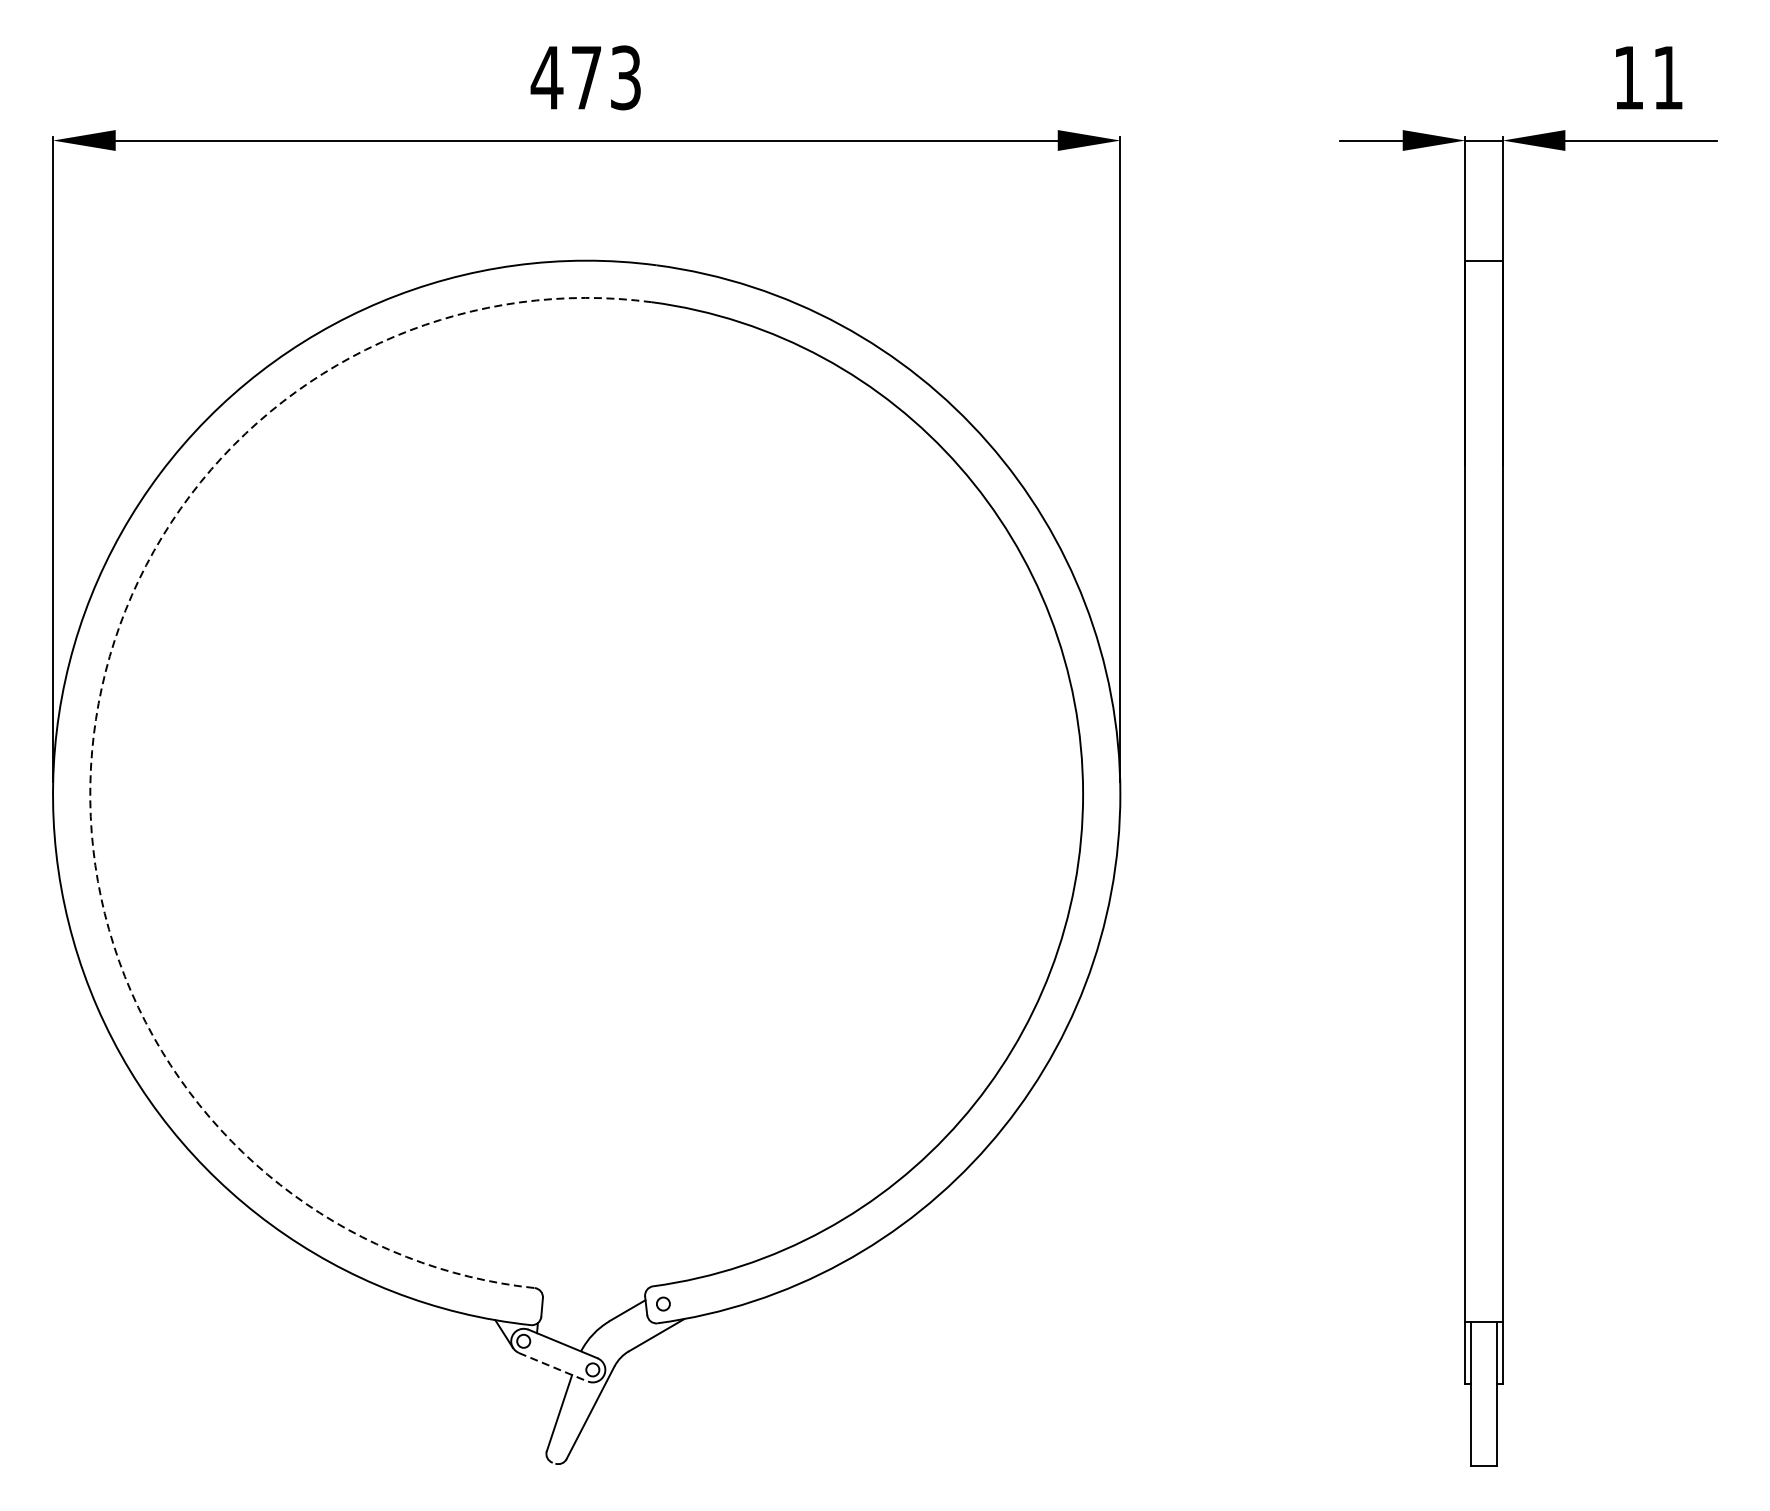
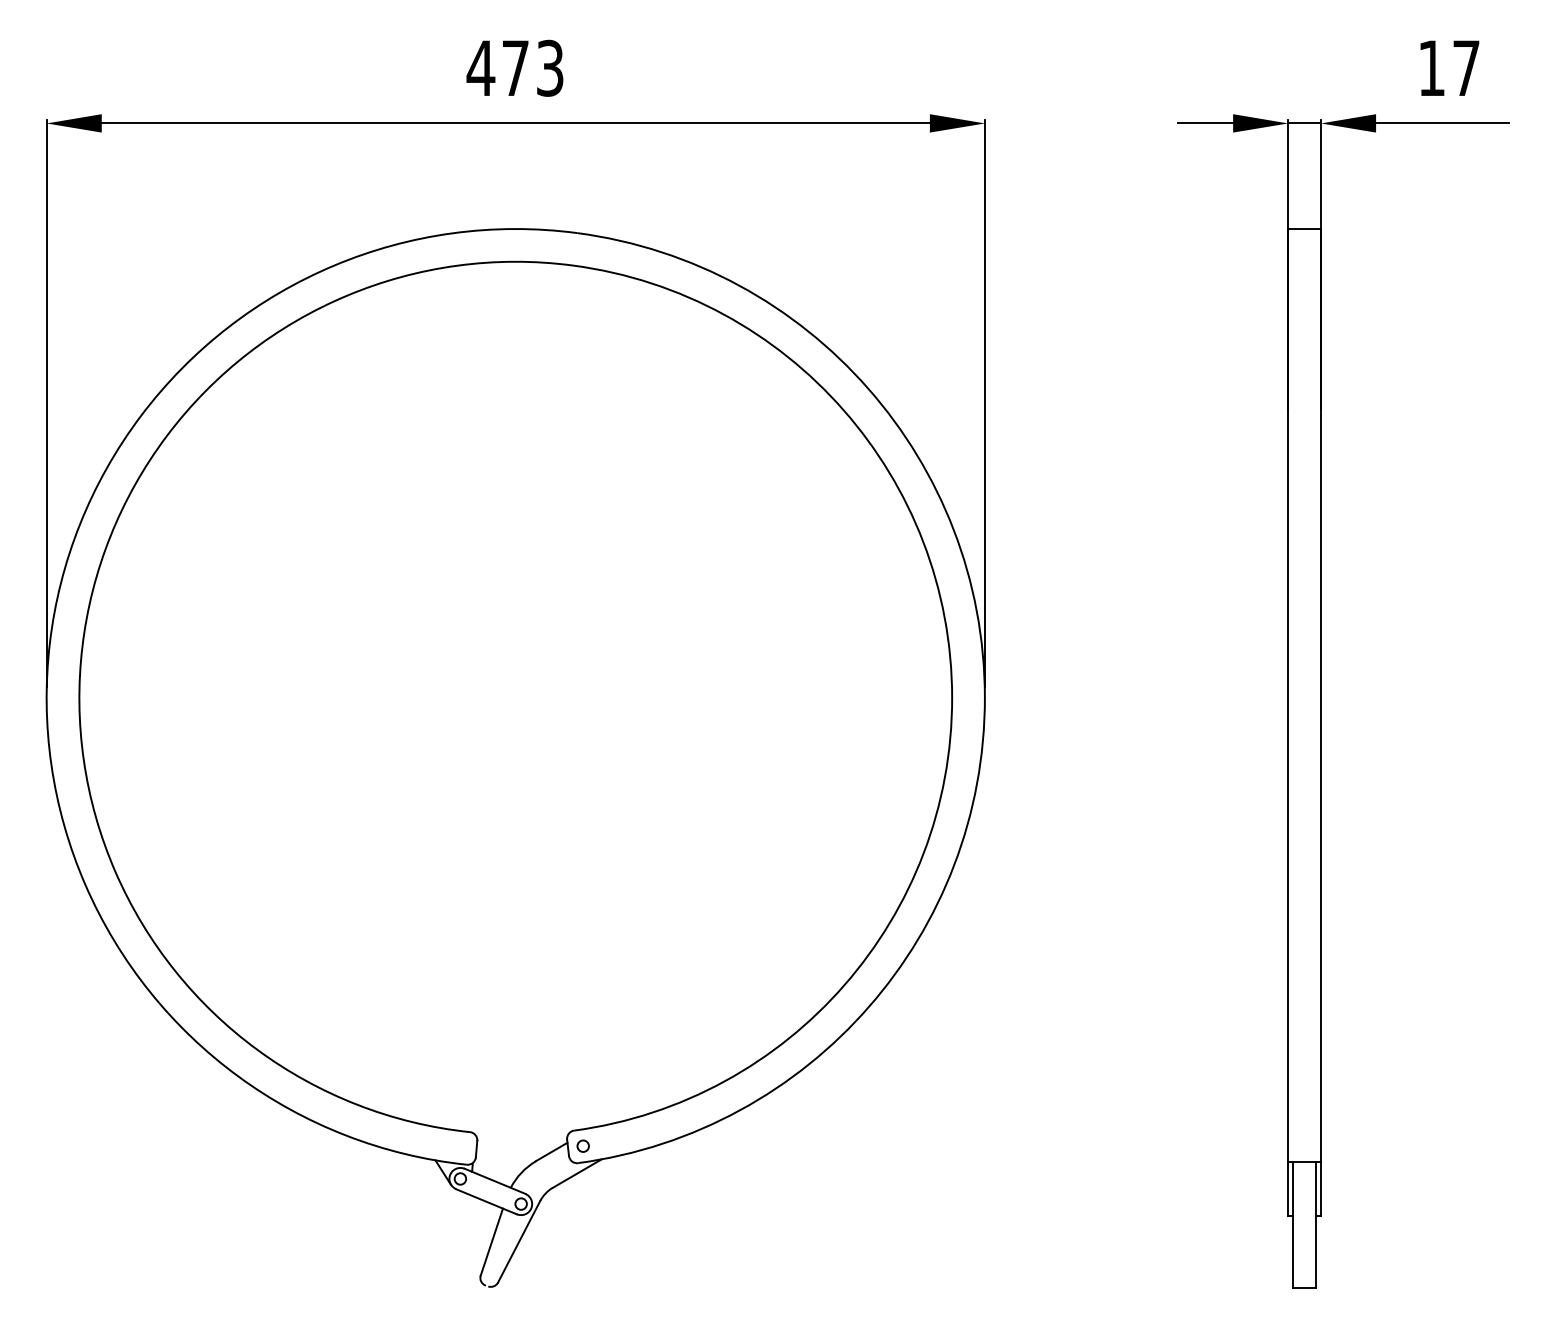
text: (1668, 76) -> (1466, 67), 11 -> 17
arc: (93, 735) -> (82, 646), dashed -> solid
line: (553, 1366) -> (486, 1201), dashed -> solid

